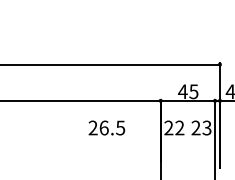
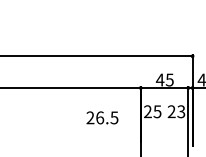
text: (106, 127) -> (102, 117), moved
text: (179, 127) -> (157, 111), 22 -> 25

